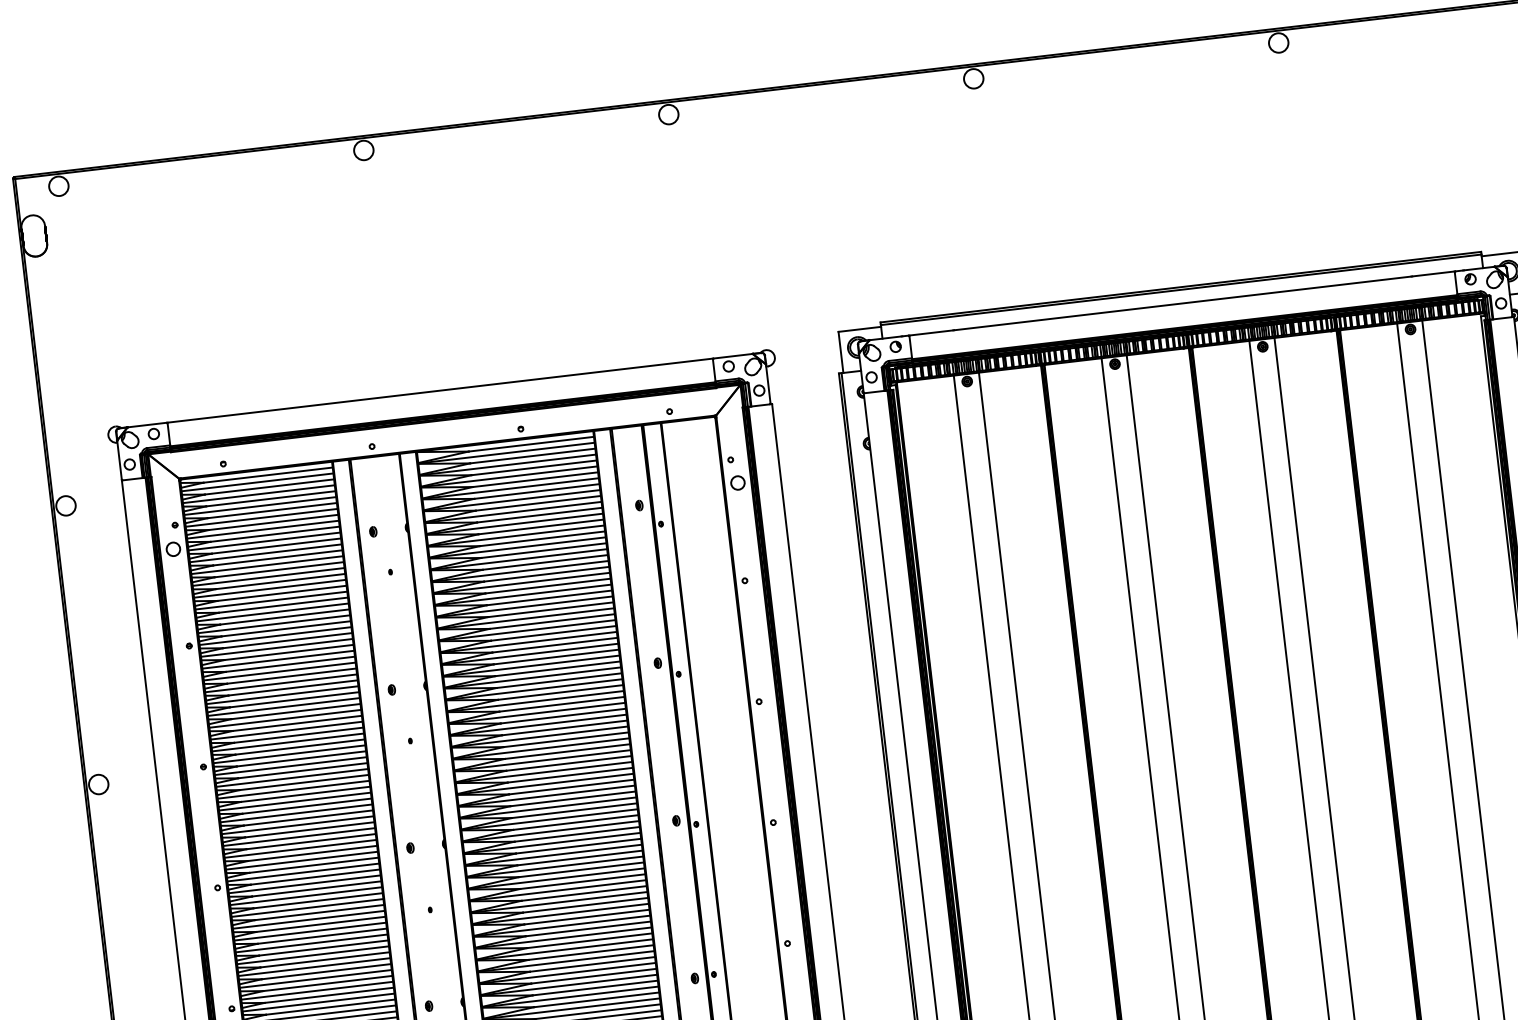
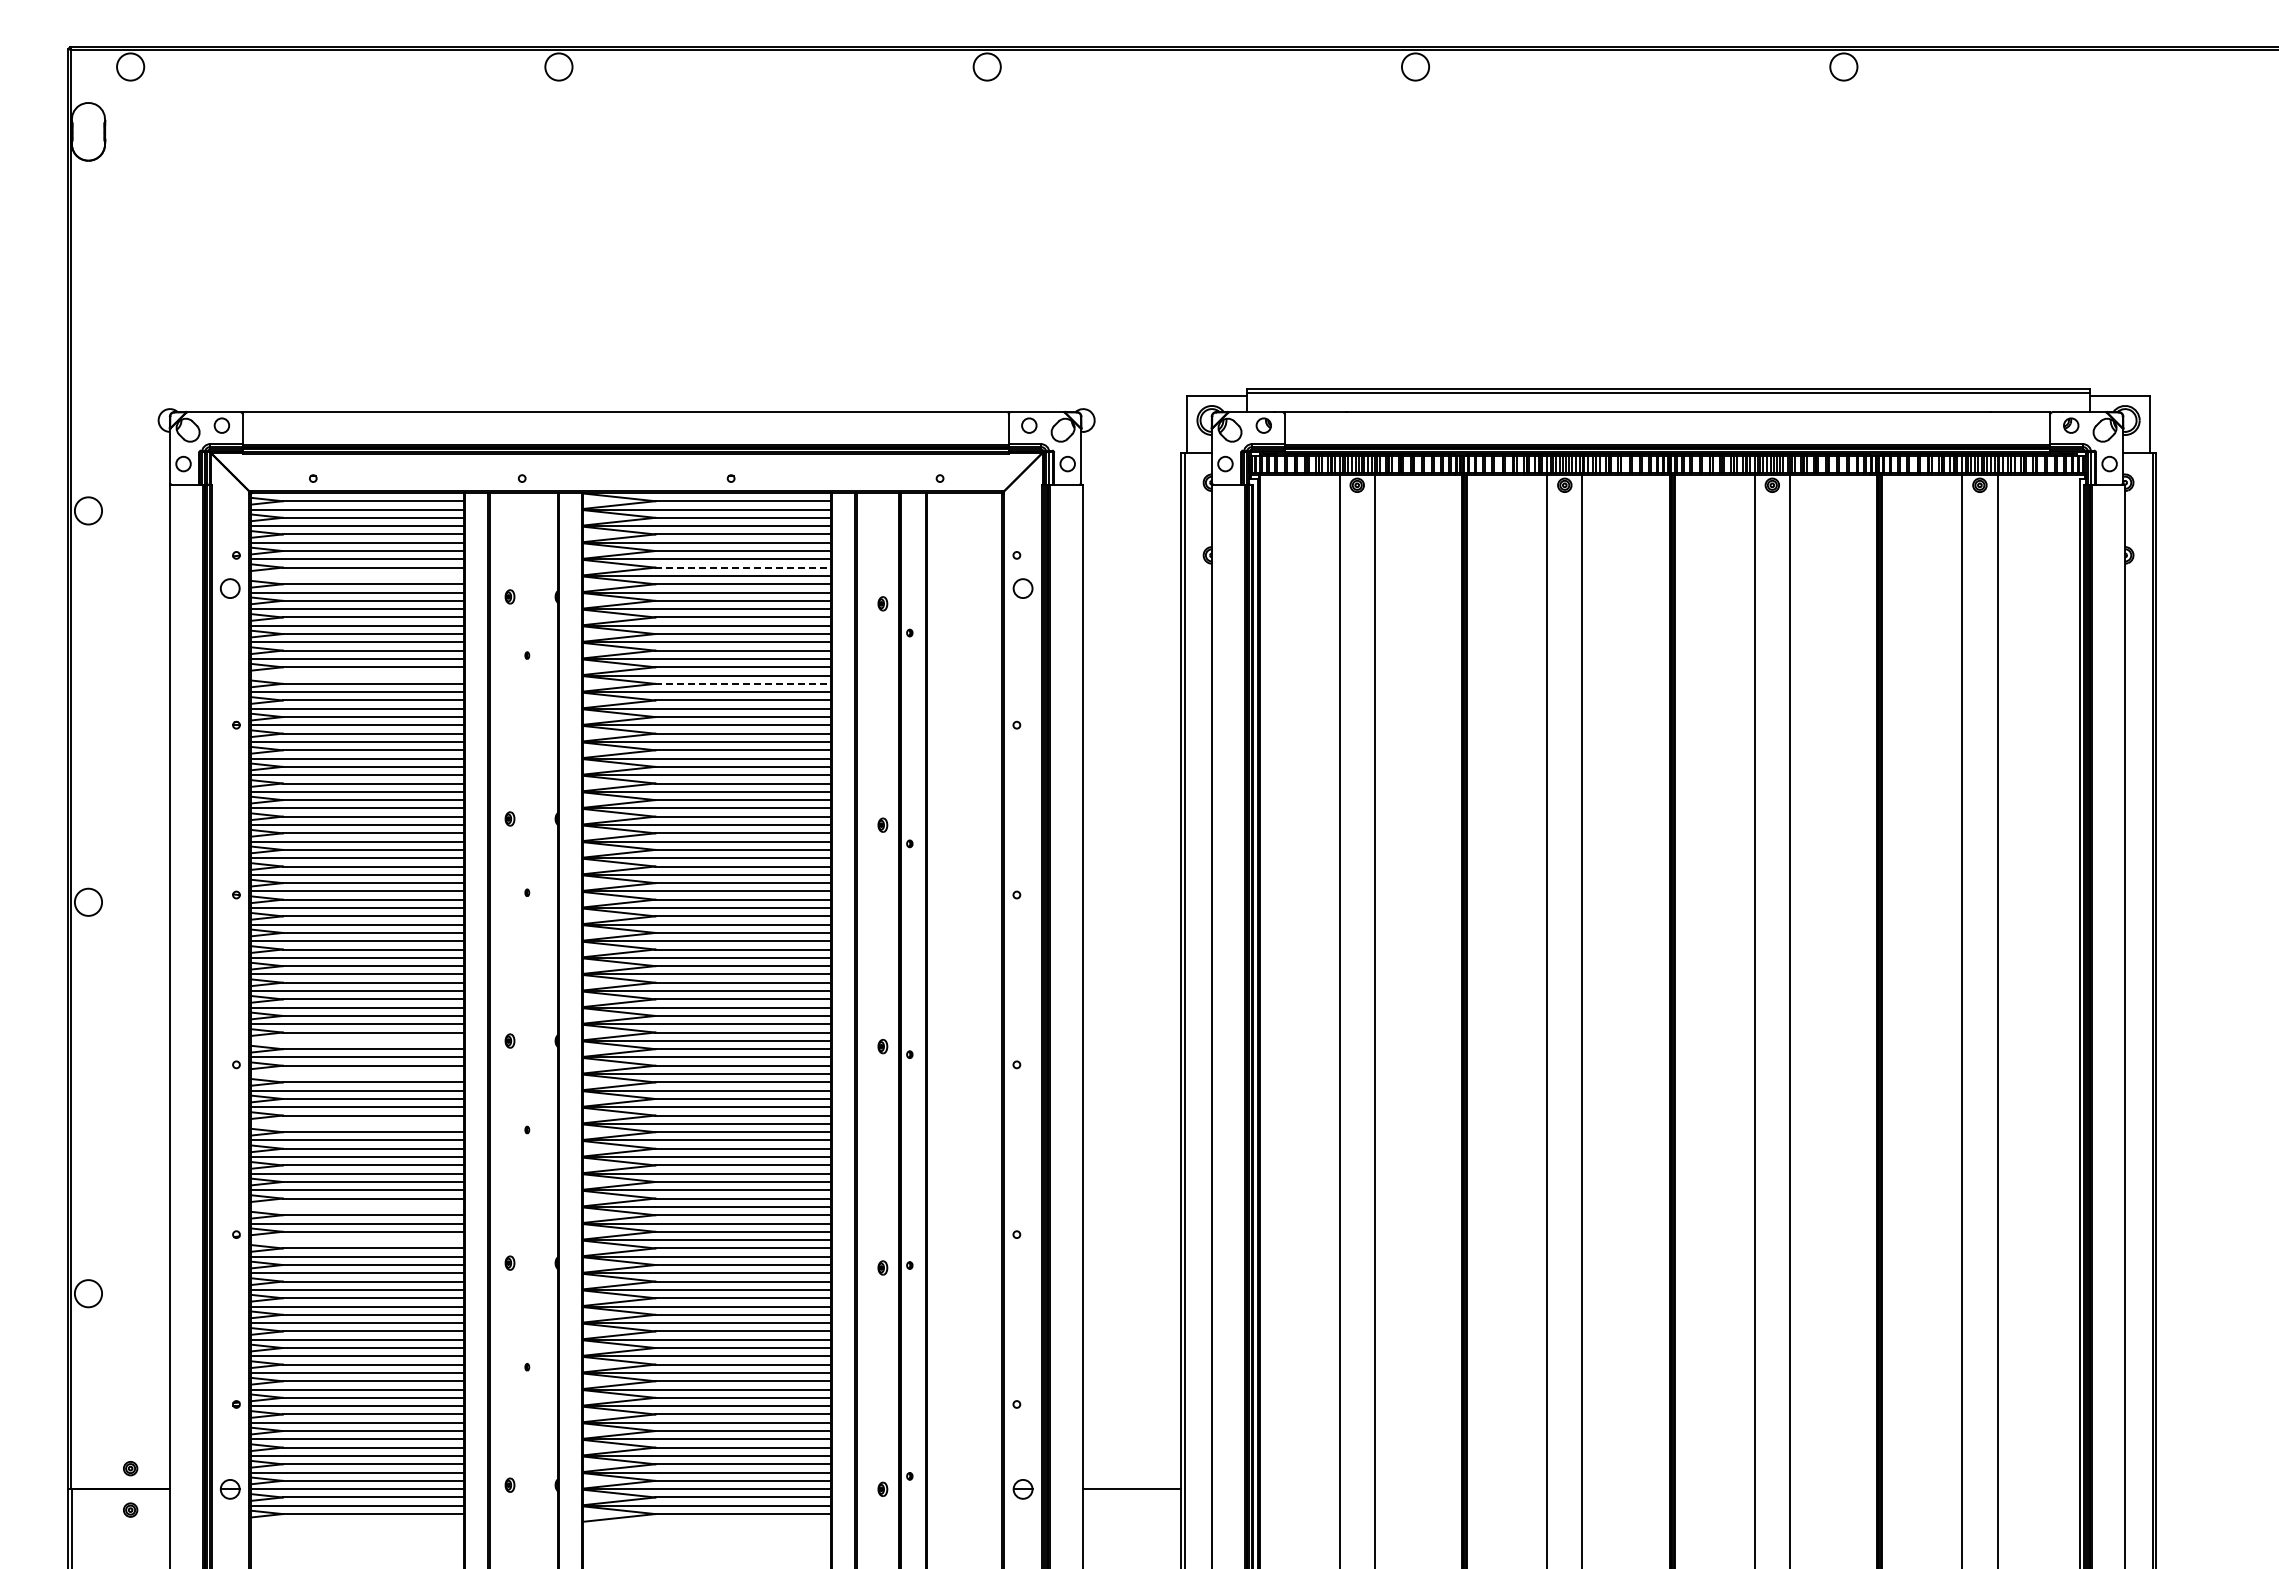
line: (537, 491) -> (743, 567), solid -> dashed
line: (262, 529) -> (357, 575), removed
line: (546, 573) -> (743, 683), solid -> dashed
line: (271, 600) -> (357, 675), removed
line: (301, 860) -> (357, 1040), removed
line: (304, 884) -> (357, 1074), removed
line: (308, 919) -> (357, 1123), removed
line: (315, 978) -> (357, 1206), removed
line: (318, 1002) -> (357, 1240), removed

